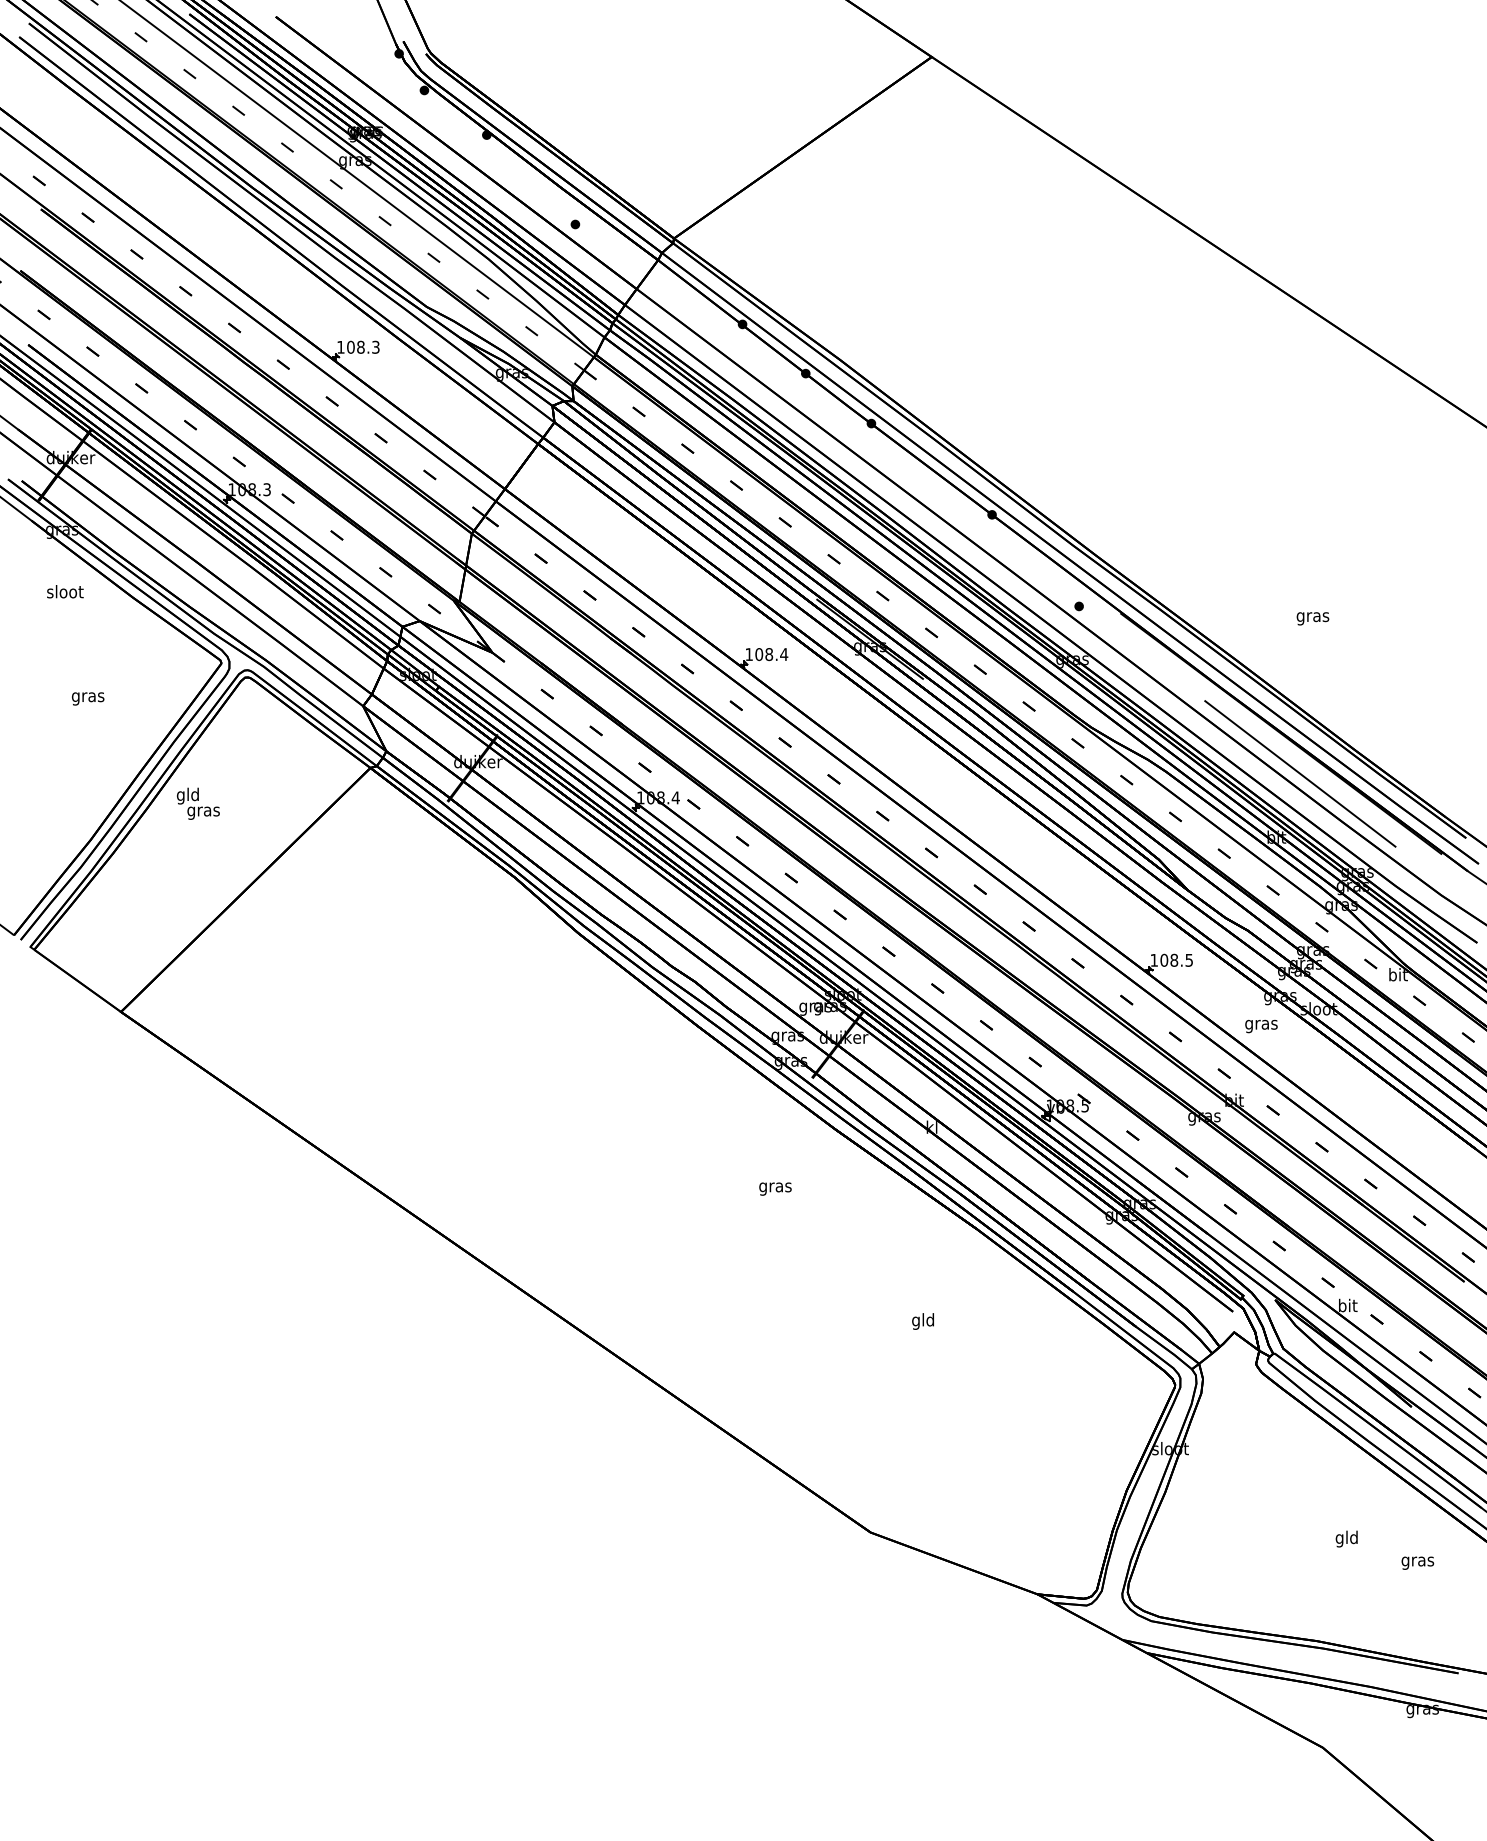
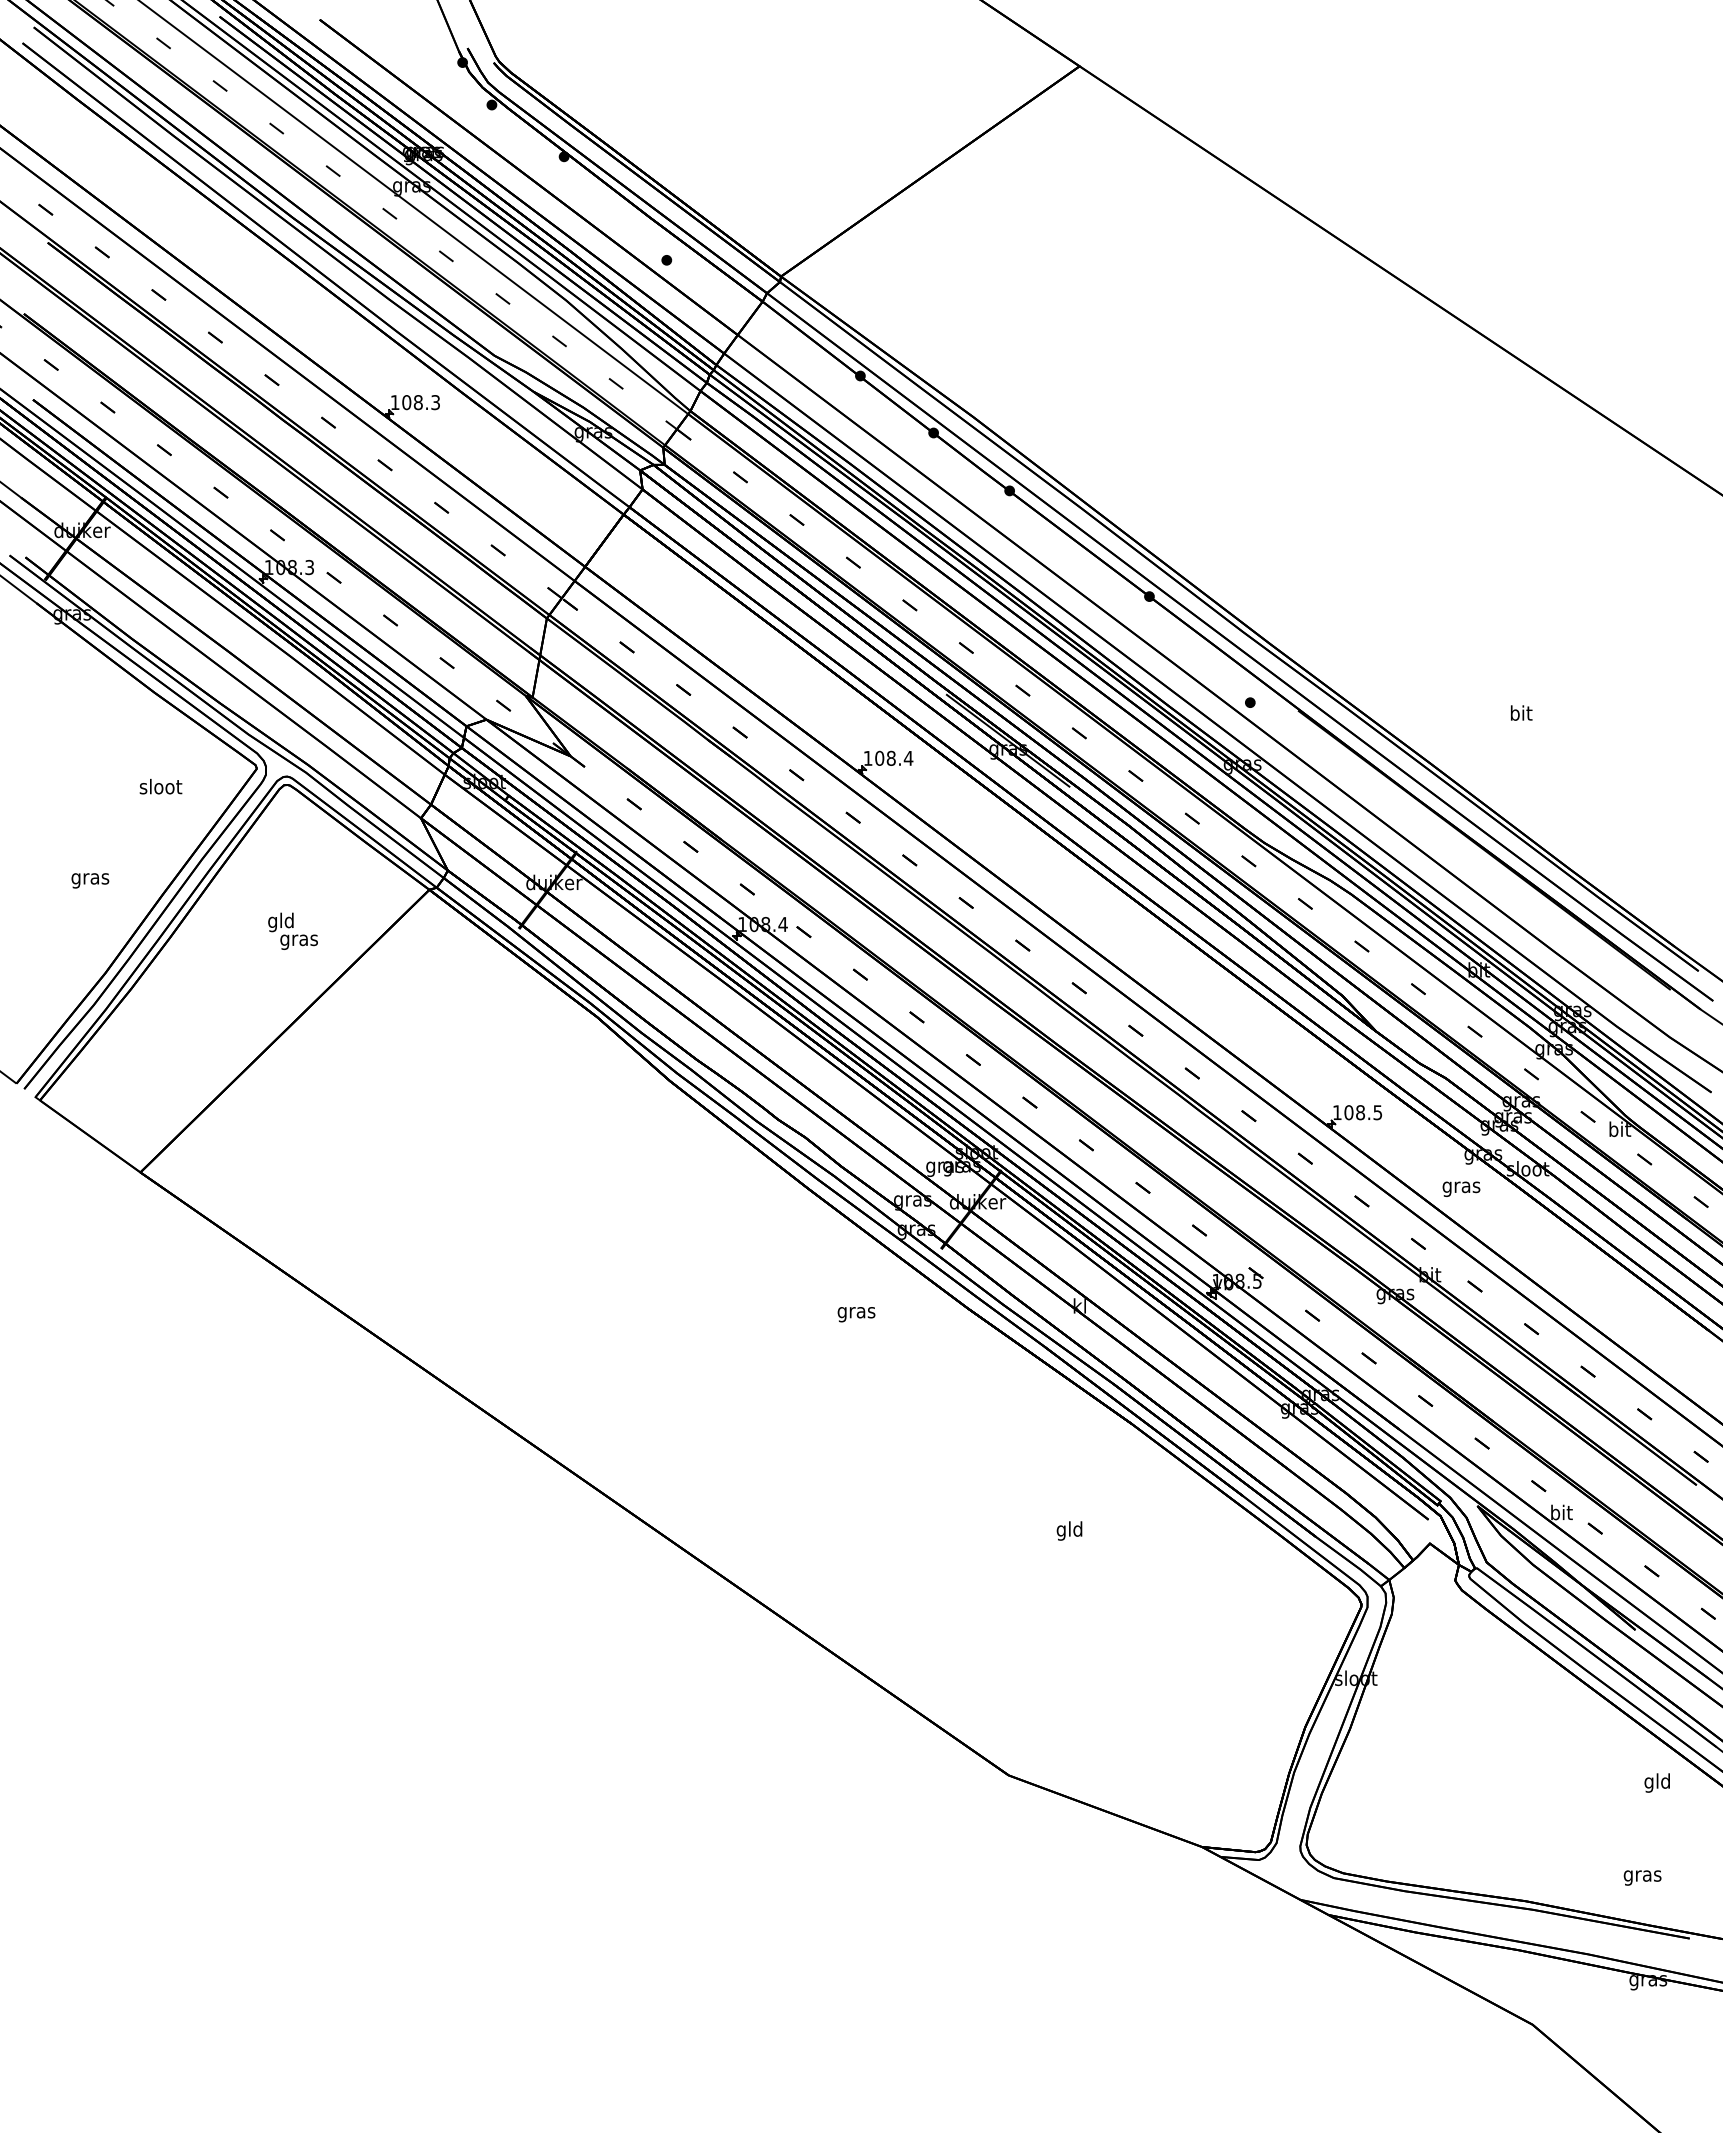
text: (64, 591) -> (160, 786), moved
text: (1312, 616) -> (1520, 714), gras -> bit
text: (88, 698) -> (90, 880), moved
line: (1300, 773) -> (1506, 896), removed
text: (197, 803) -> (292, 930), moved
text: (775, 1188) -> (856, 1314), moved
text: (1346, 1538) -> (1656, 1782), moved
text: (1417, 1562) -> (1642, 1877), moved

